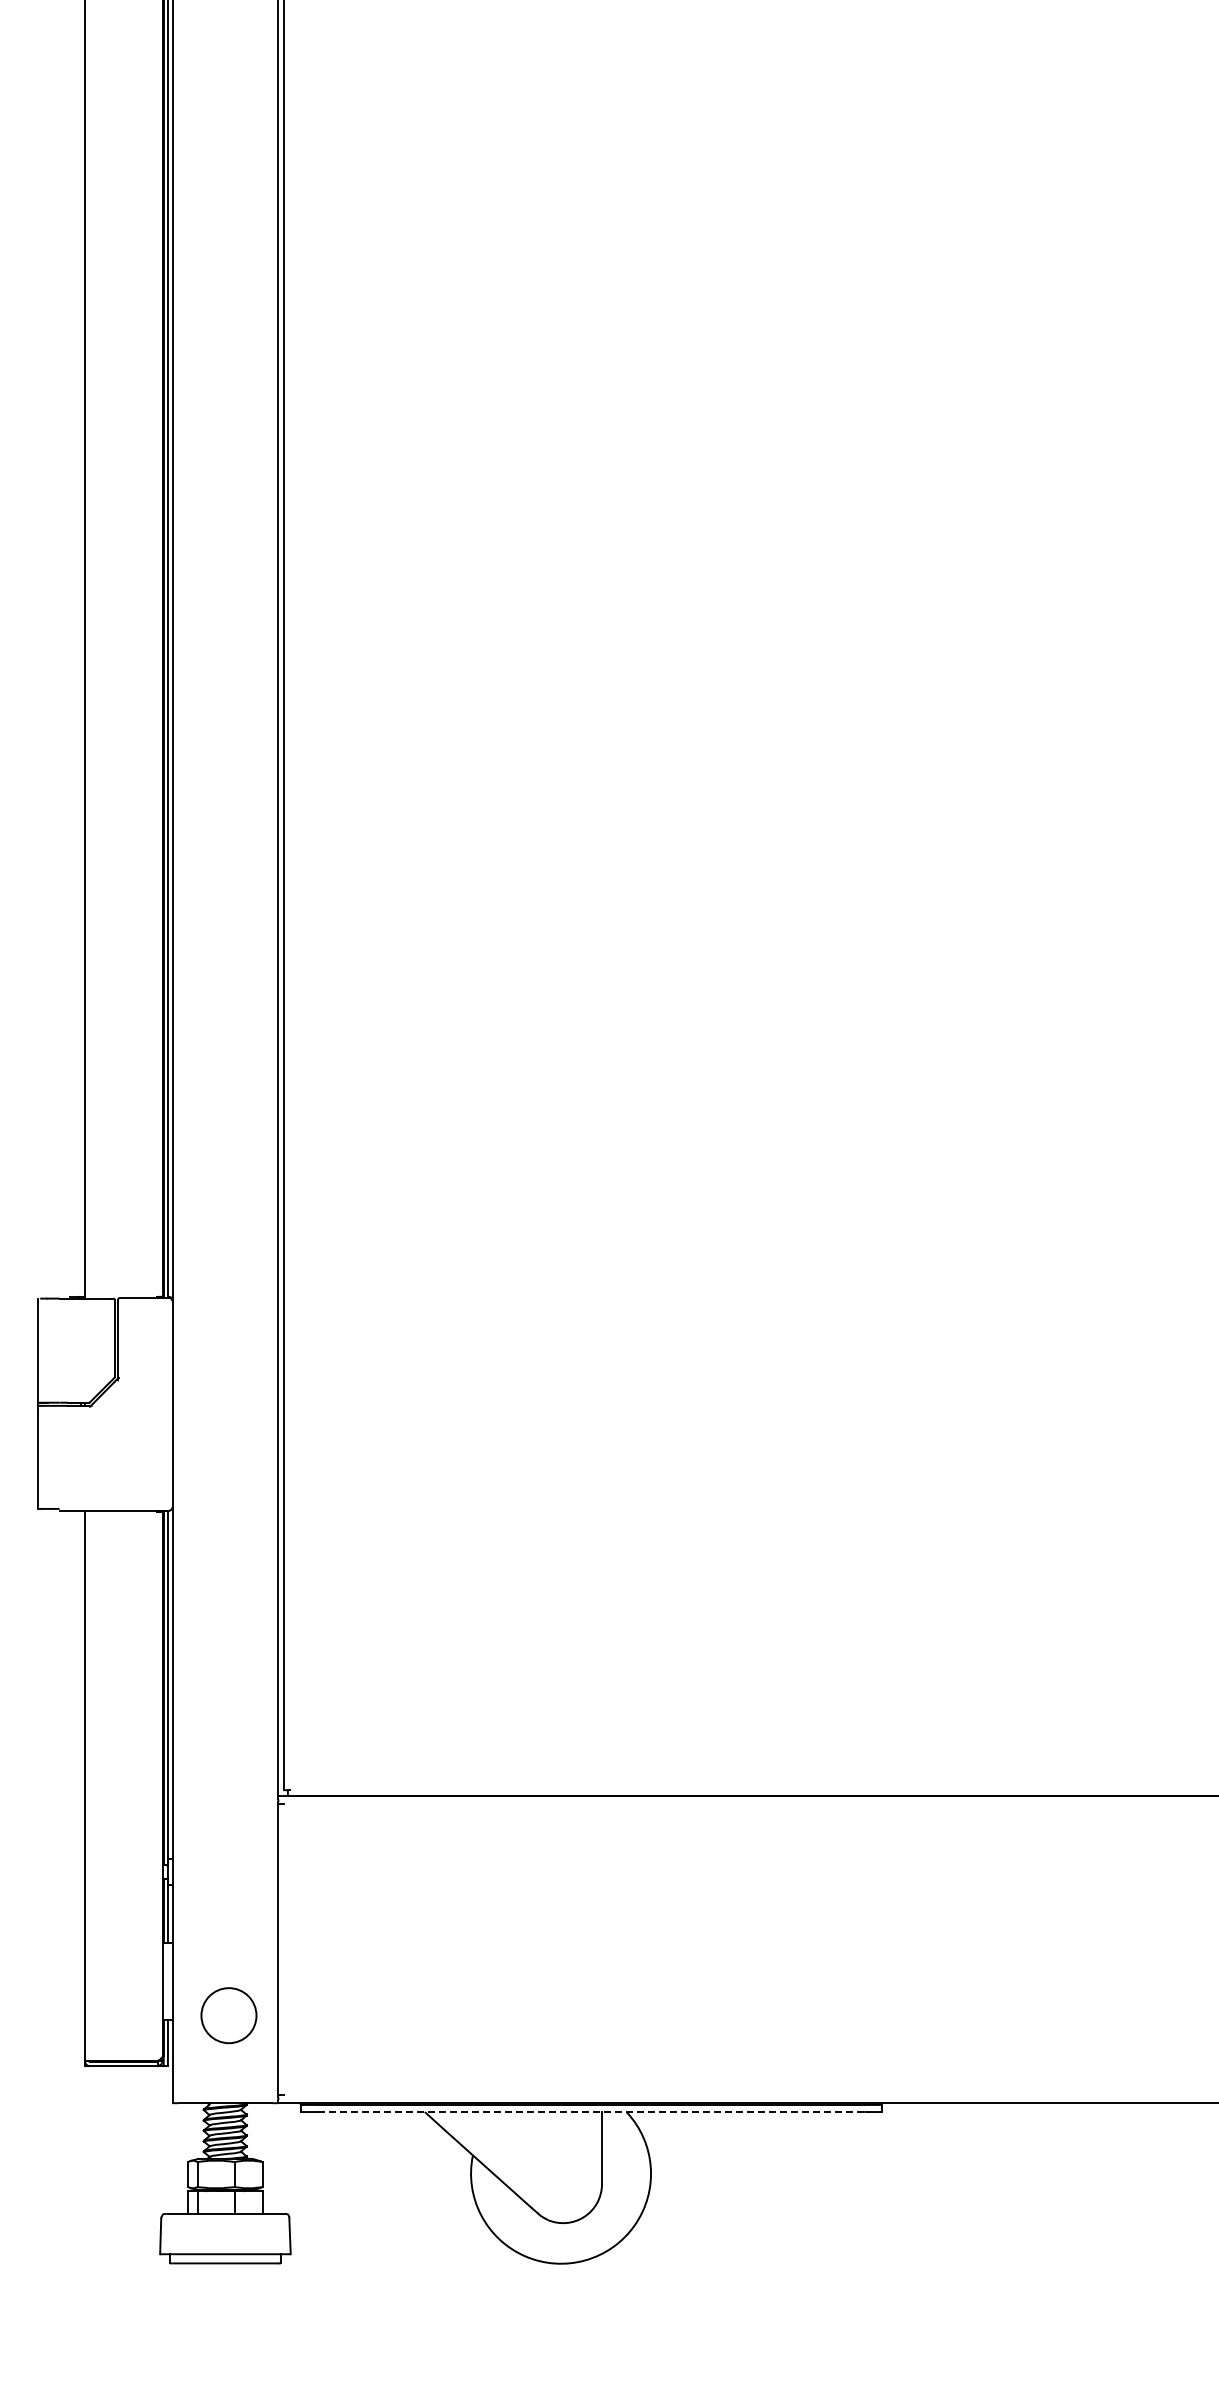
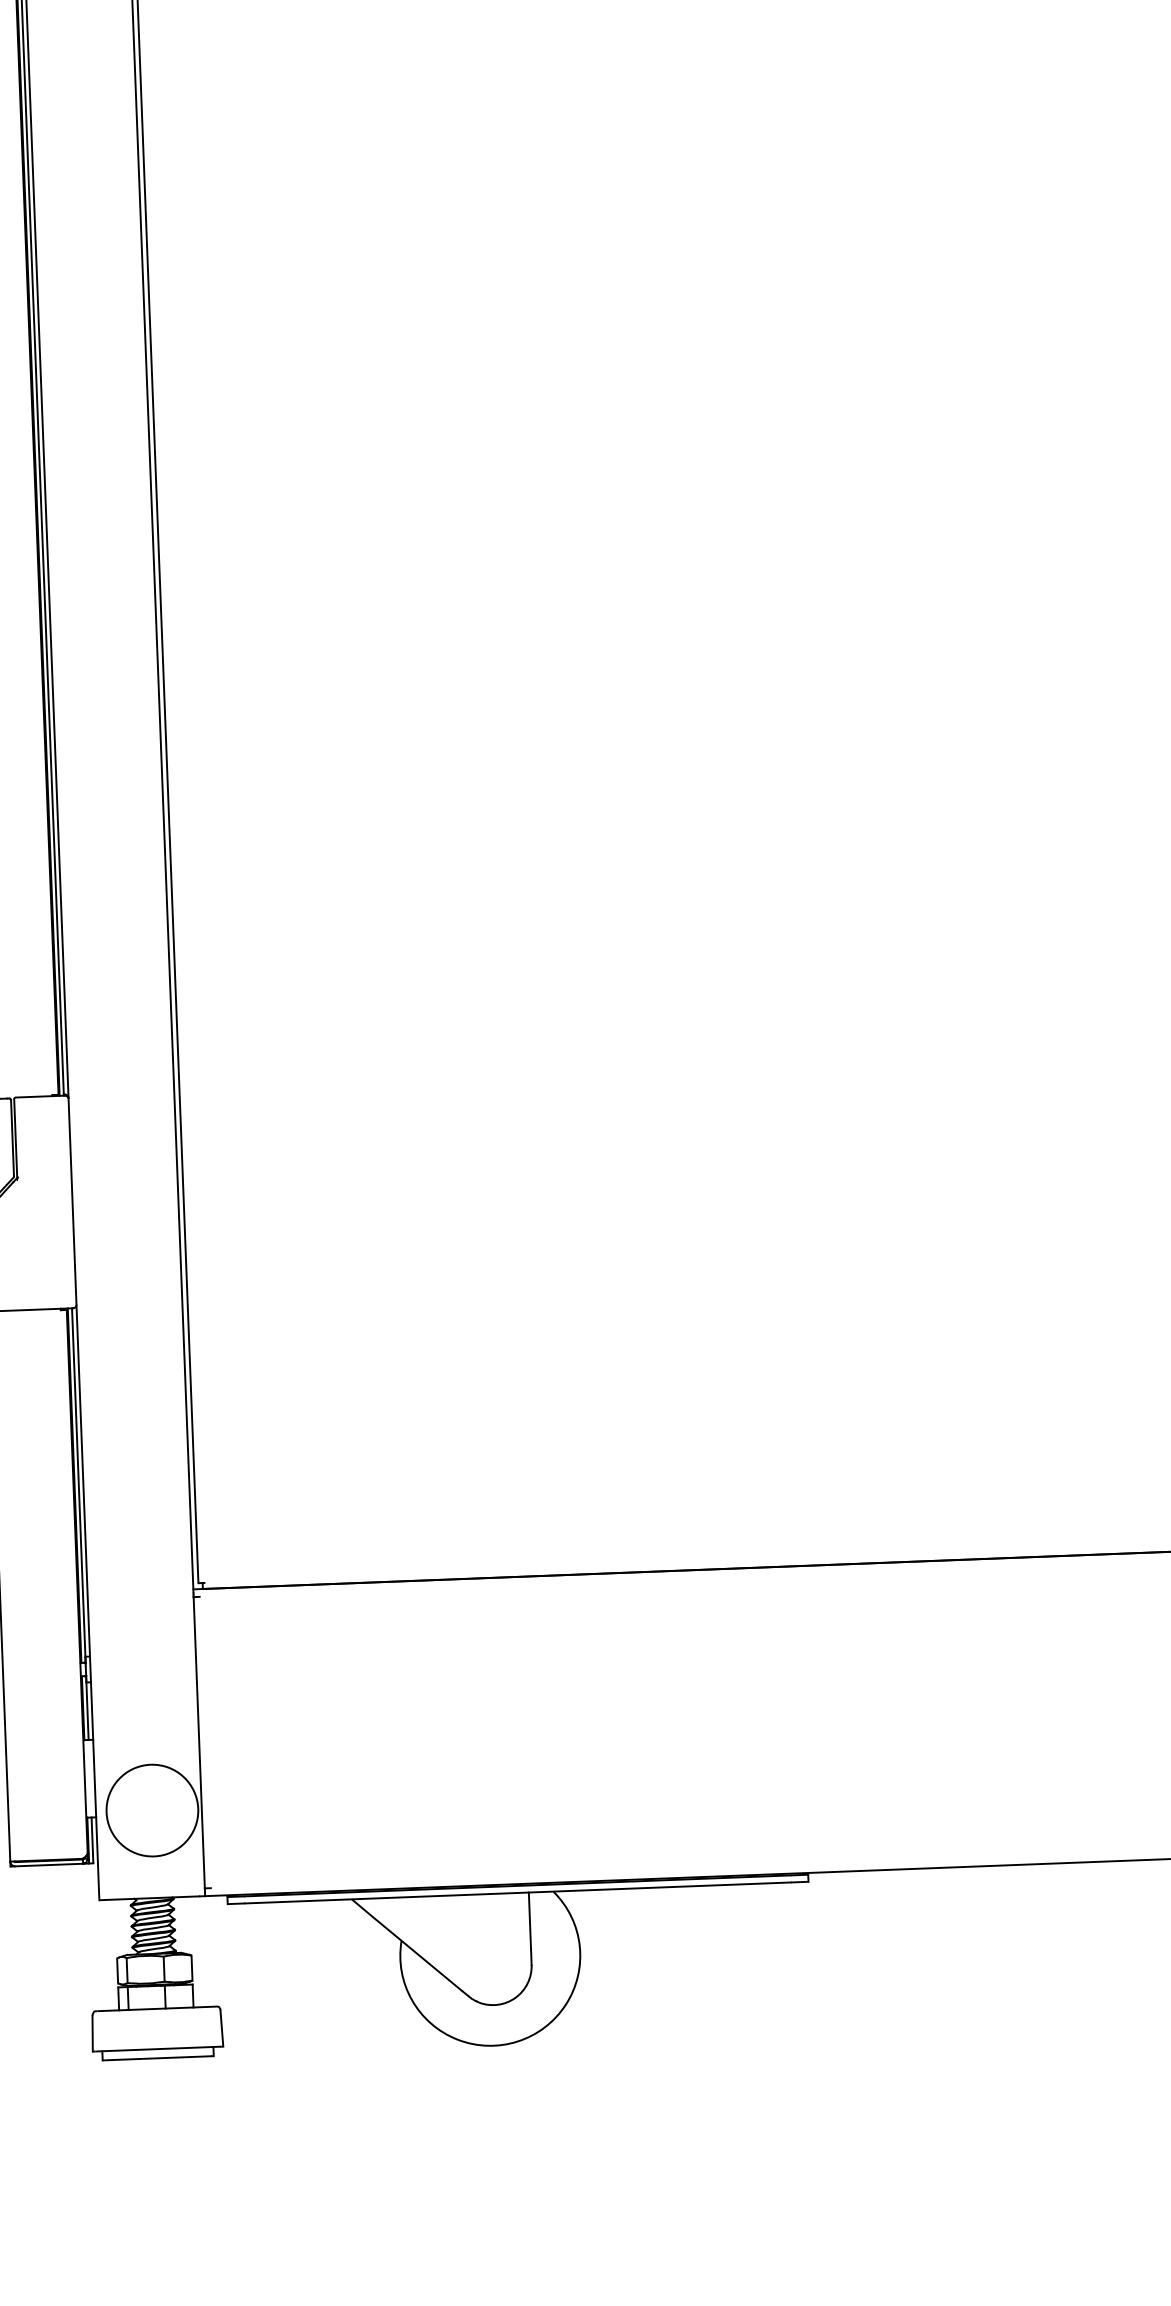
circle: (228, 2015) -> (151, 1810), size x1.67
line: (591, 2112) -> (518, 1893), dashed -> solid

